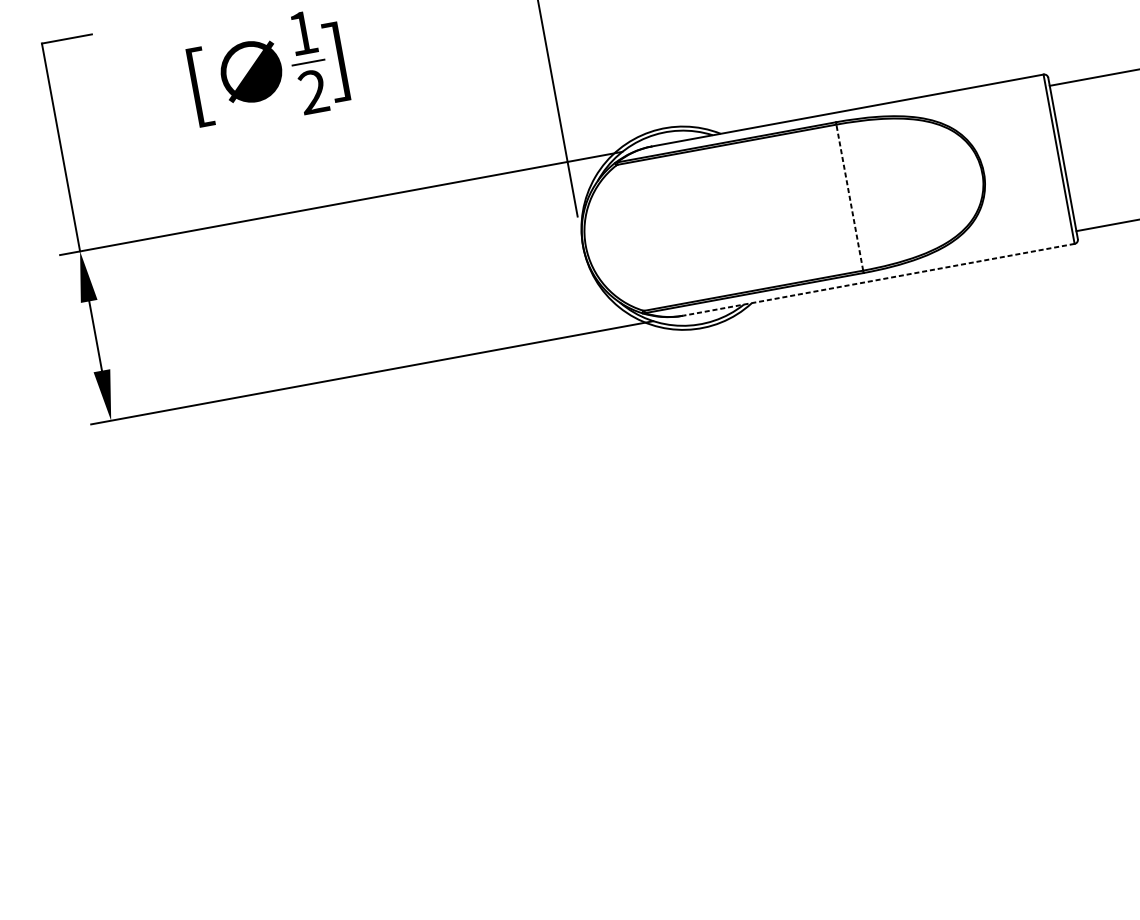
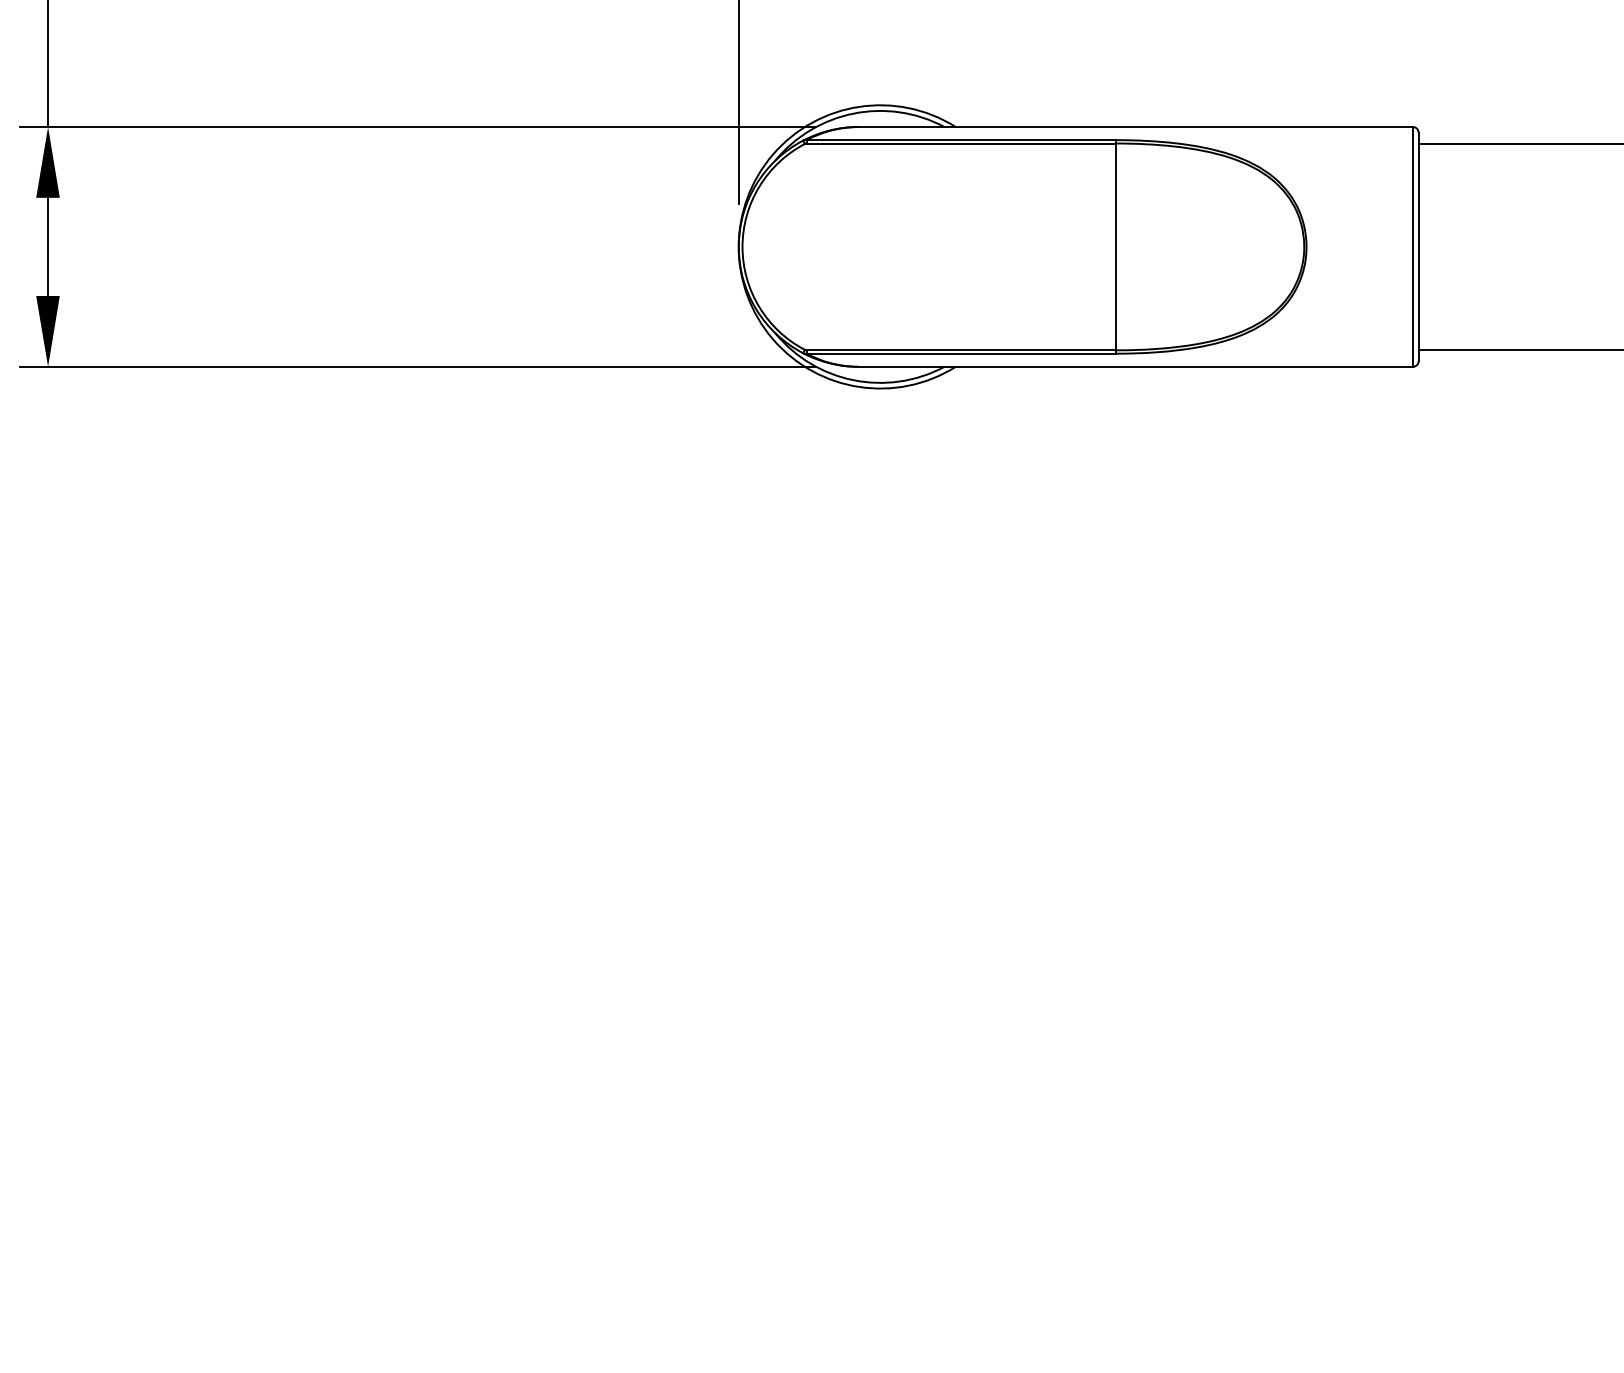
line: (849, 197) -> (1116, 246), dashed -> solid
line: (878, 279) -> (1135, 366), dashed -> solid

